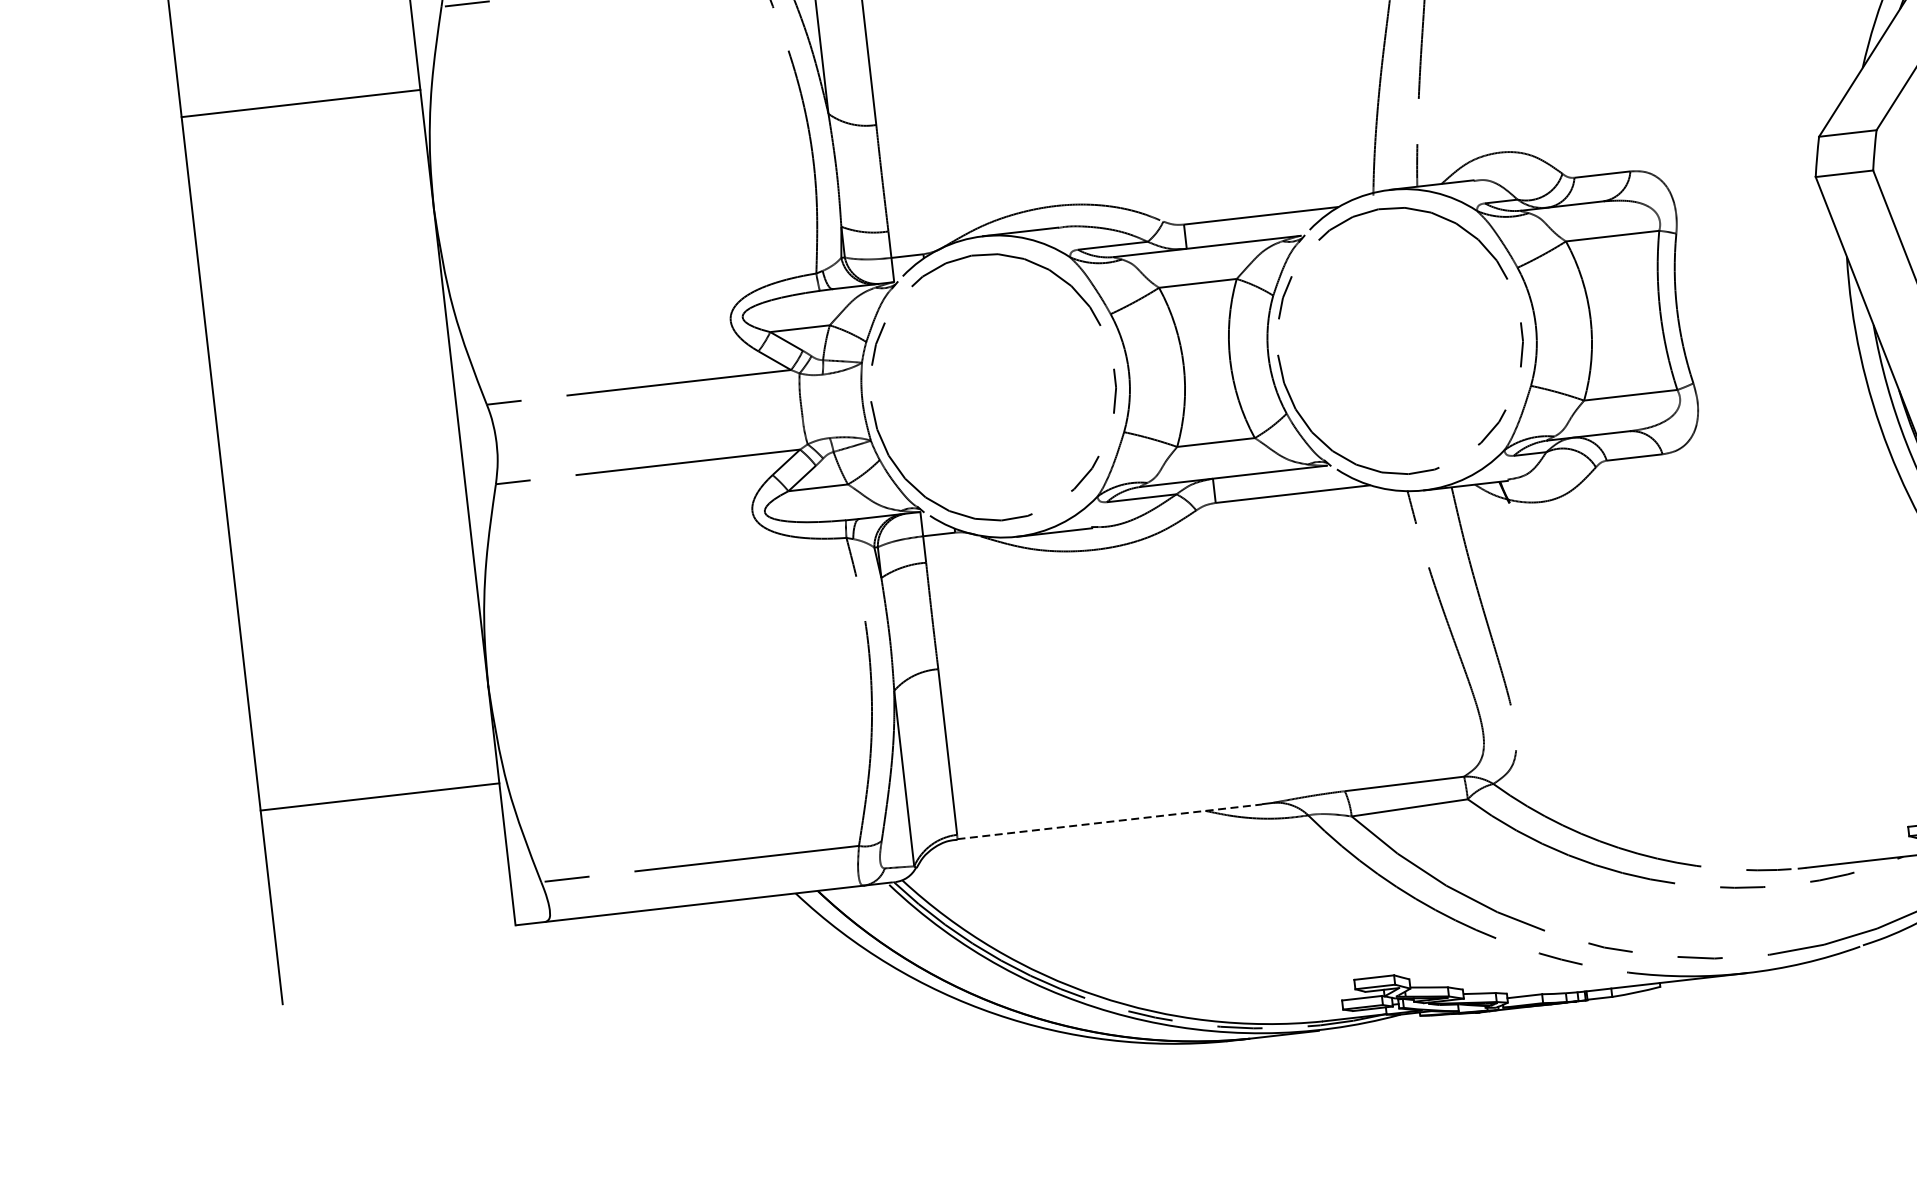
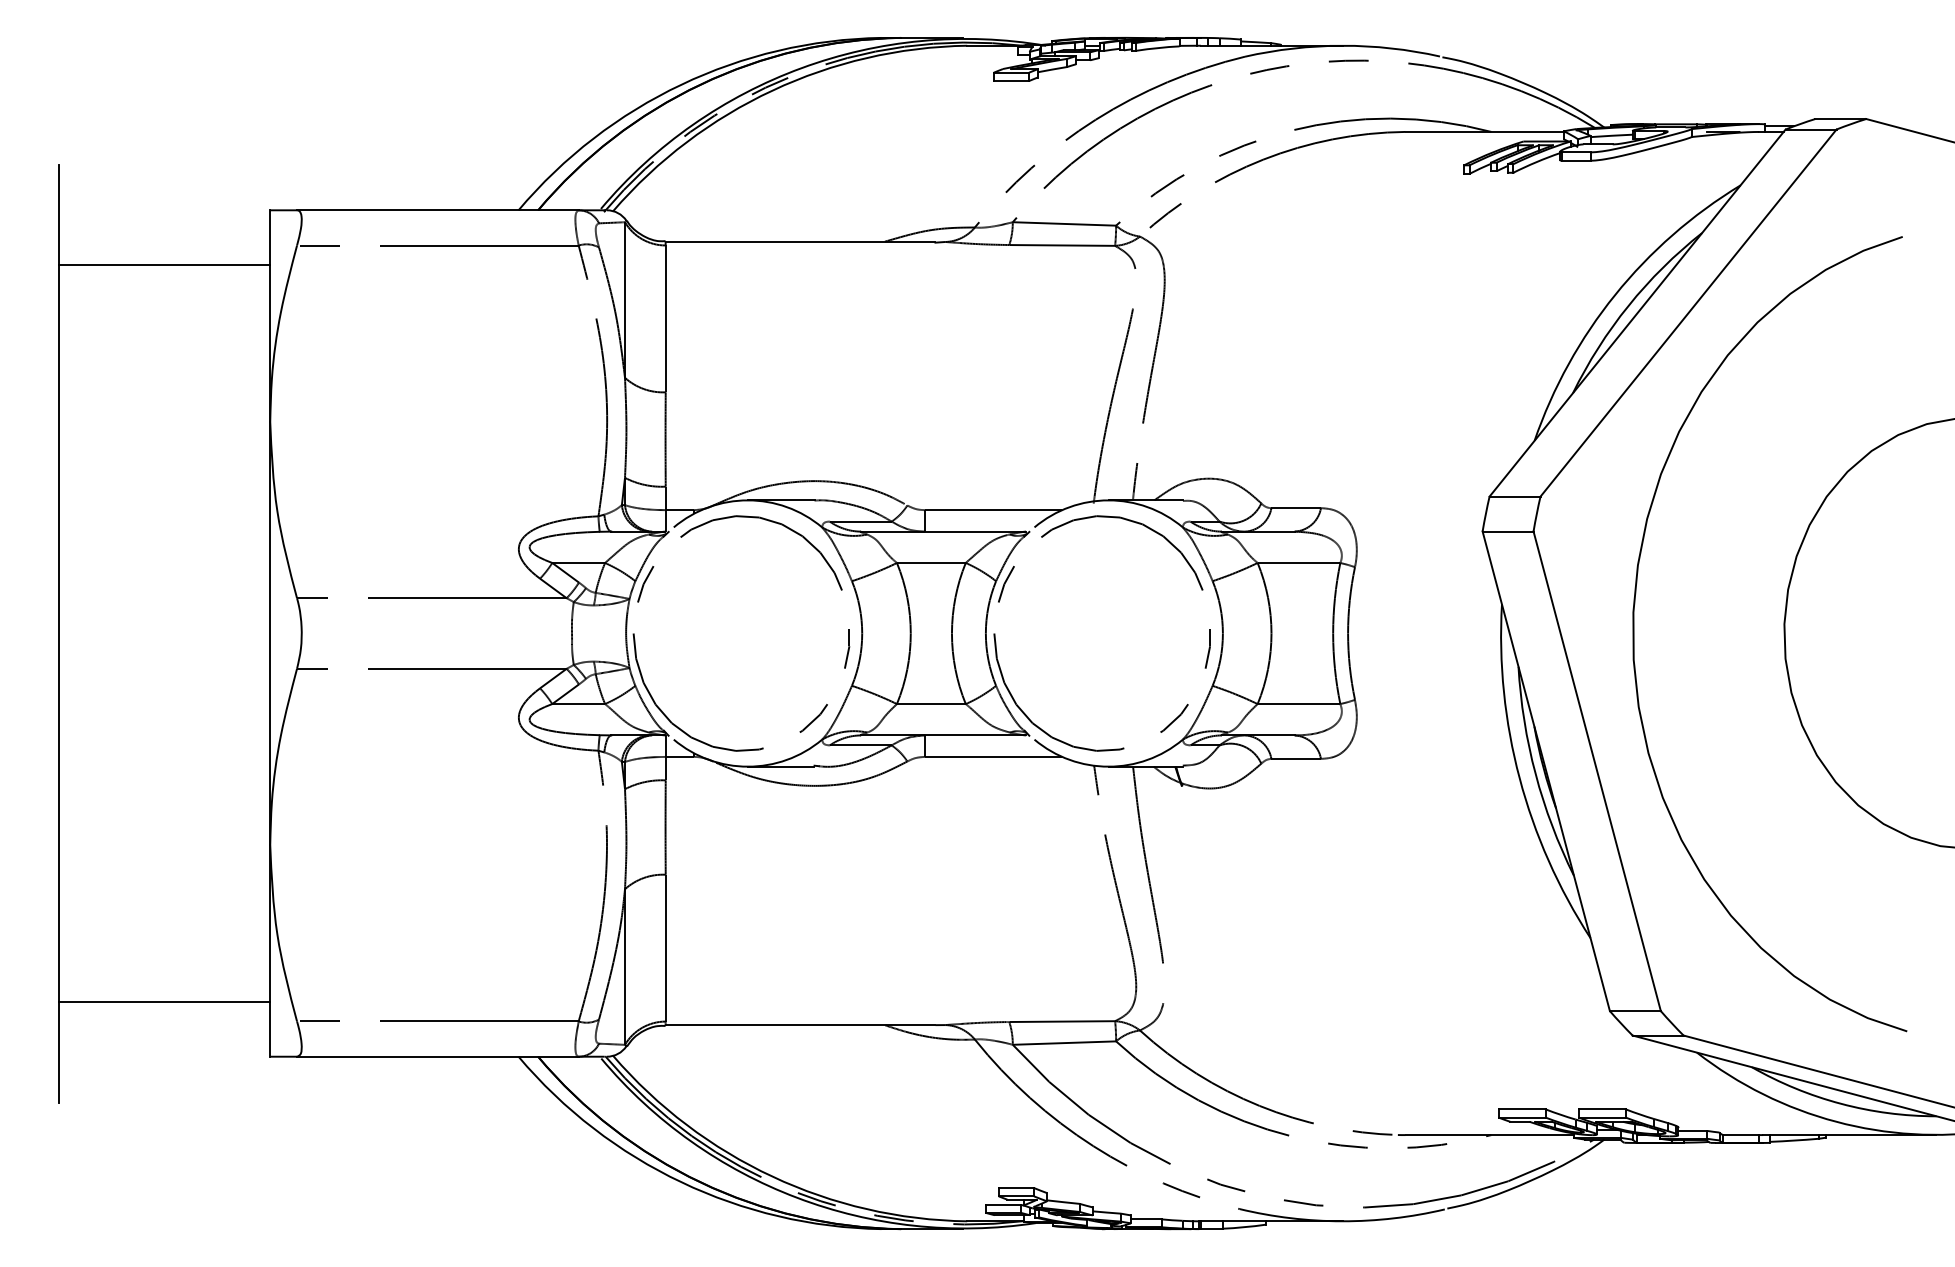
line: (301, 103) -> (164, 265), moved
line: (380, 796) -> (164, 1001), moved
line: (1109, 821) -> (800, 1025), dashed -> solid

